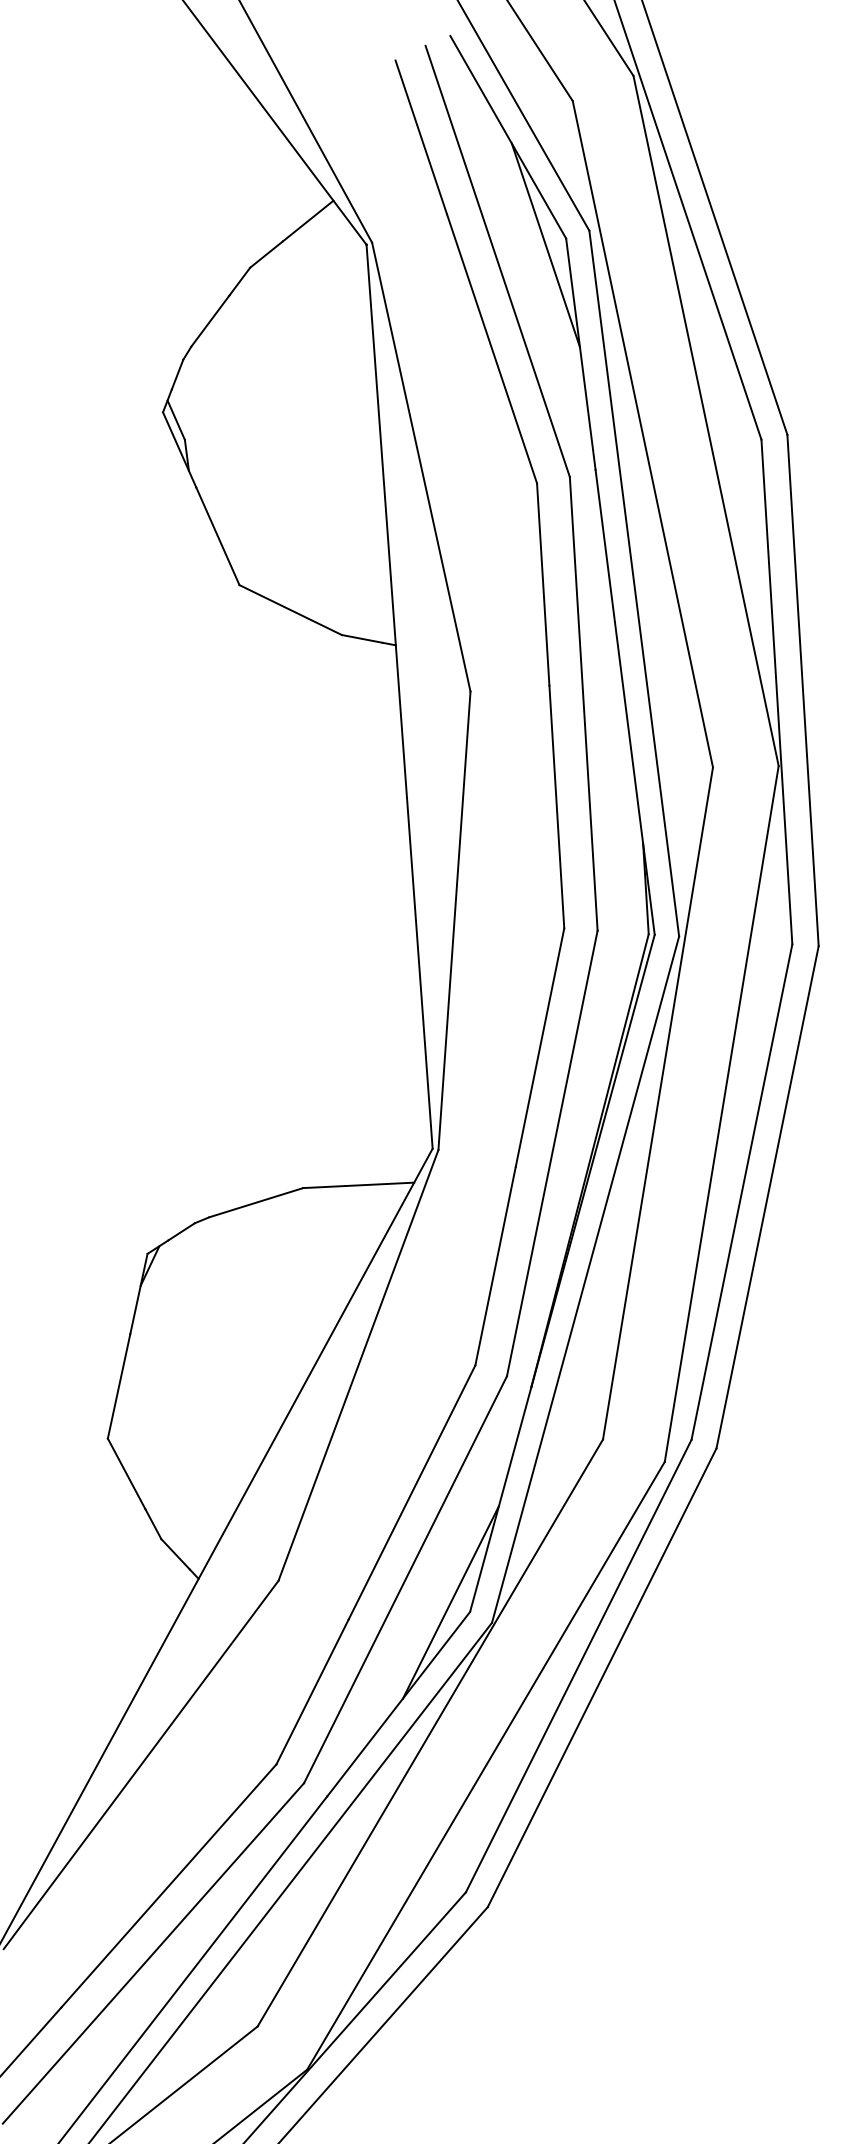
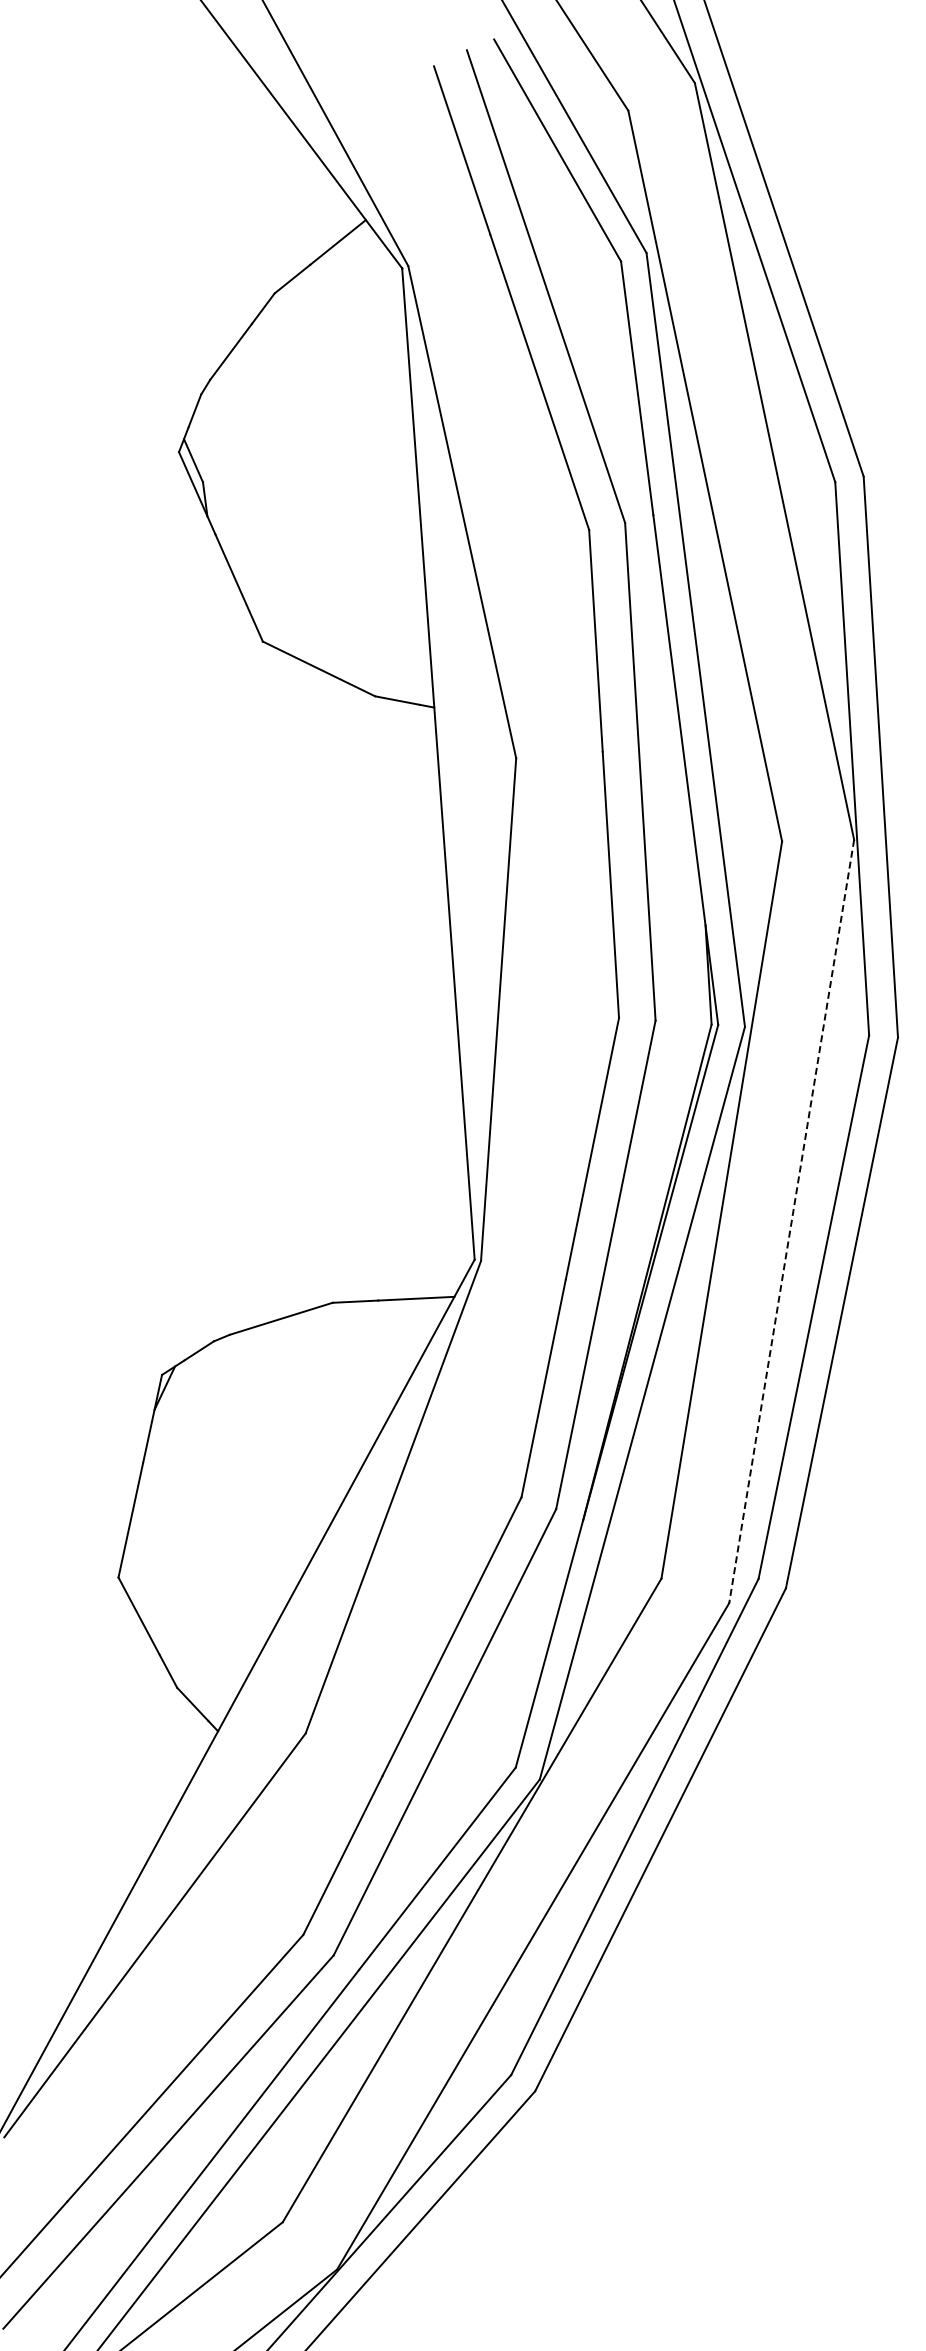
line: (545, 244) -> (598, 268), removed
line: (721, 1113) -> (791, 1221), solid -> dashed
line: (450, 1601) -> (494, 1756), removed

